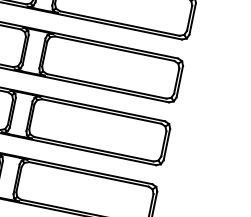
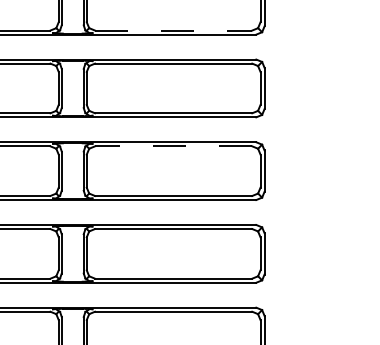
line: (119, 23) -> (173, 30), solid -> dashed
line: (101, 111) -> (173, 146), solid -> dashed

